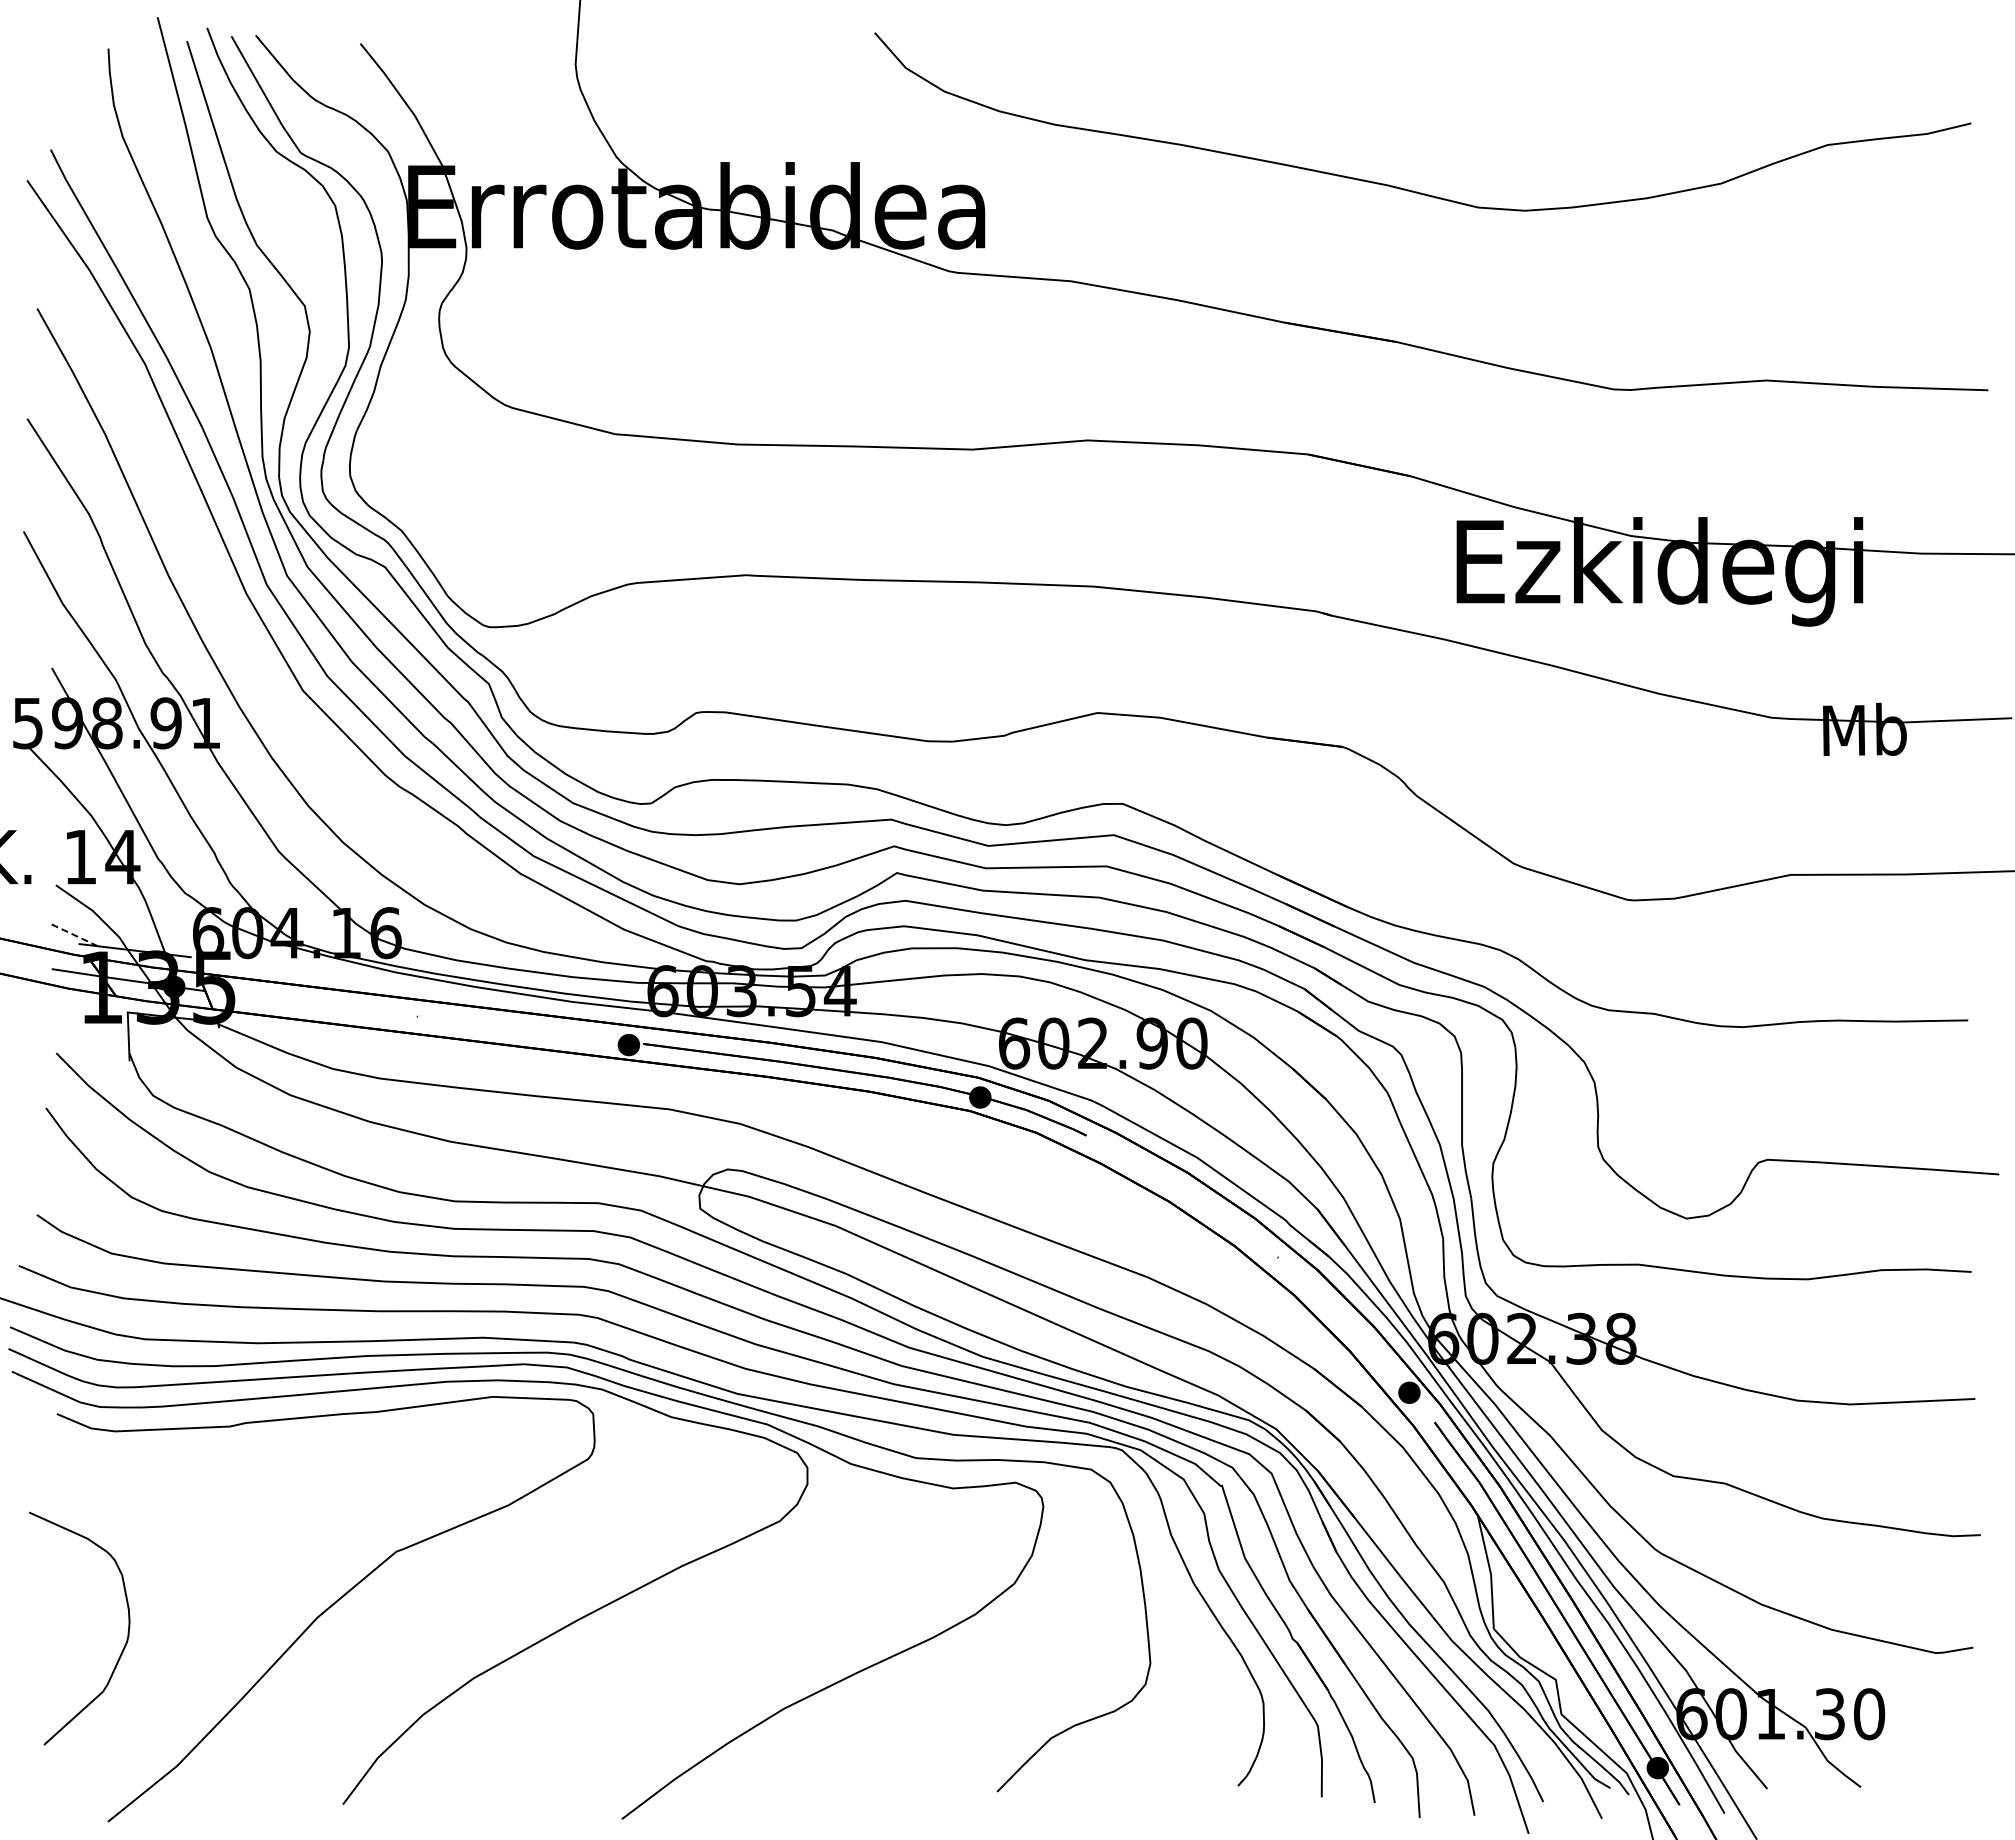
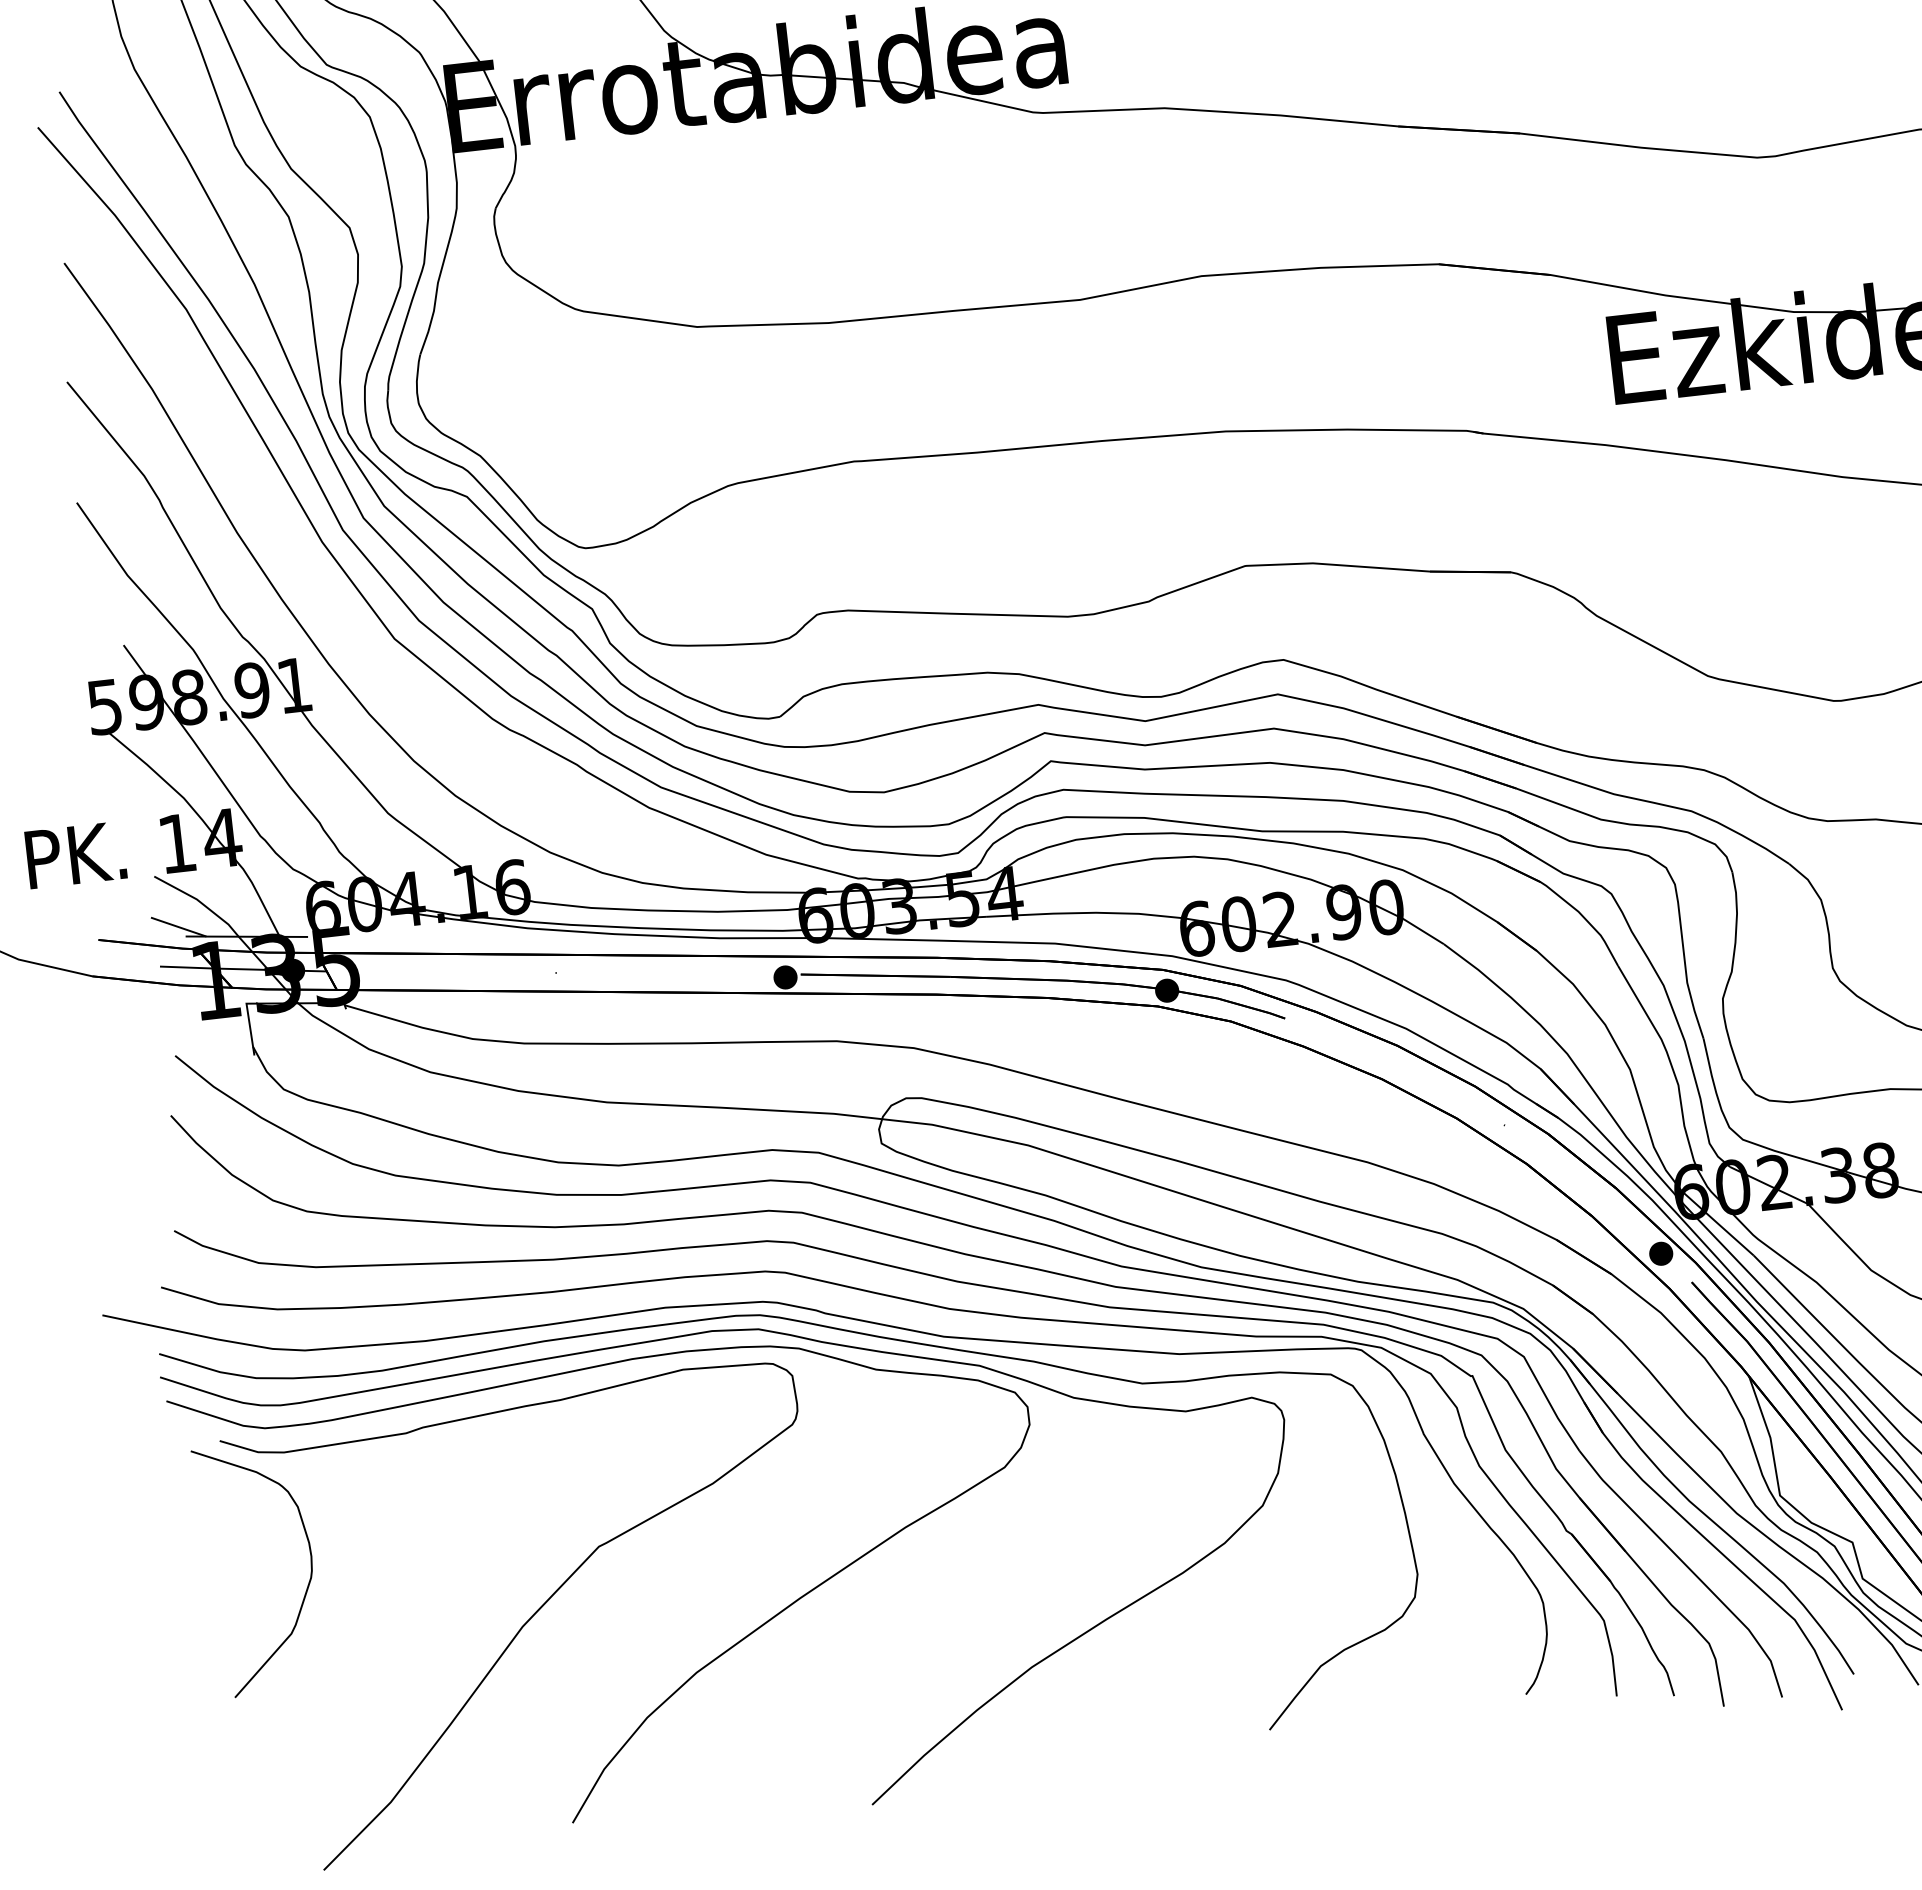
line: (72, 934) -> (178, 927), dashed -> solid
curve: (122, 1649) -> (307, 1586), moved

